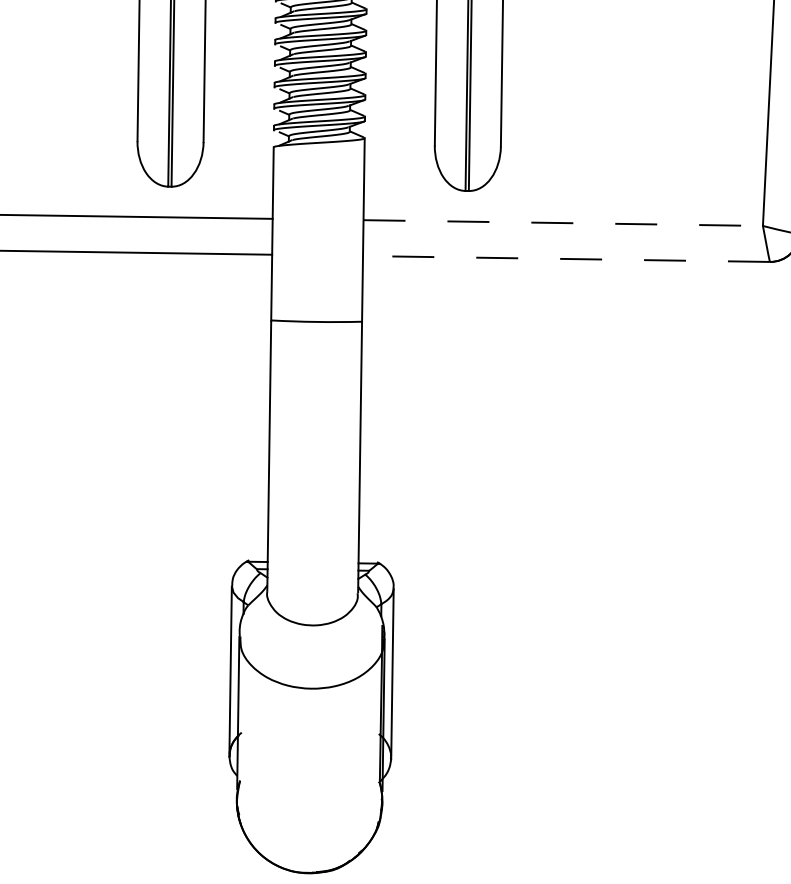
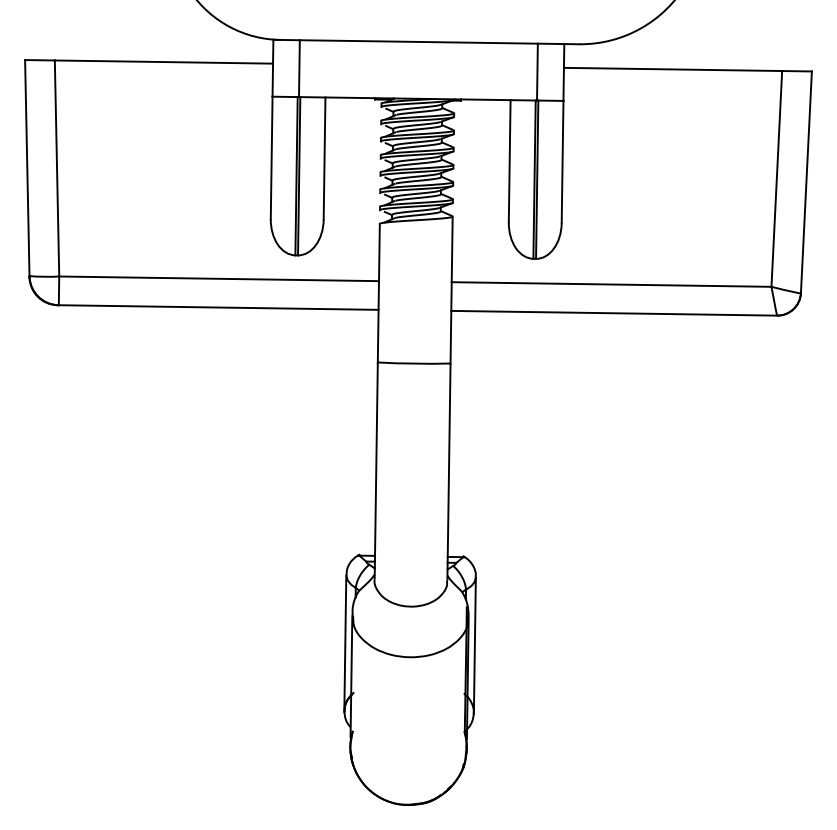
line: (563, 223) -> (611, 284), dashed -> solid
line: (566, 259) -> (614, 313), dashed -> solid

